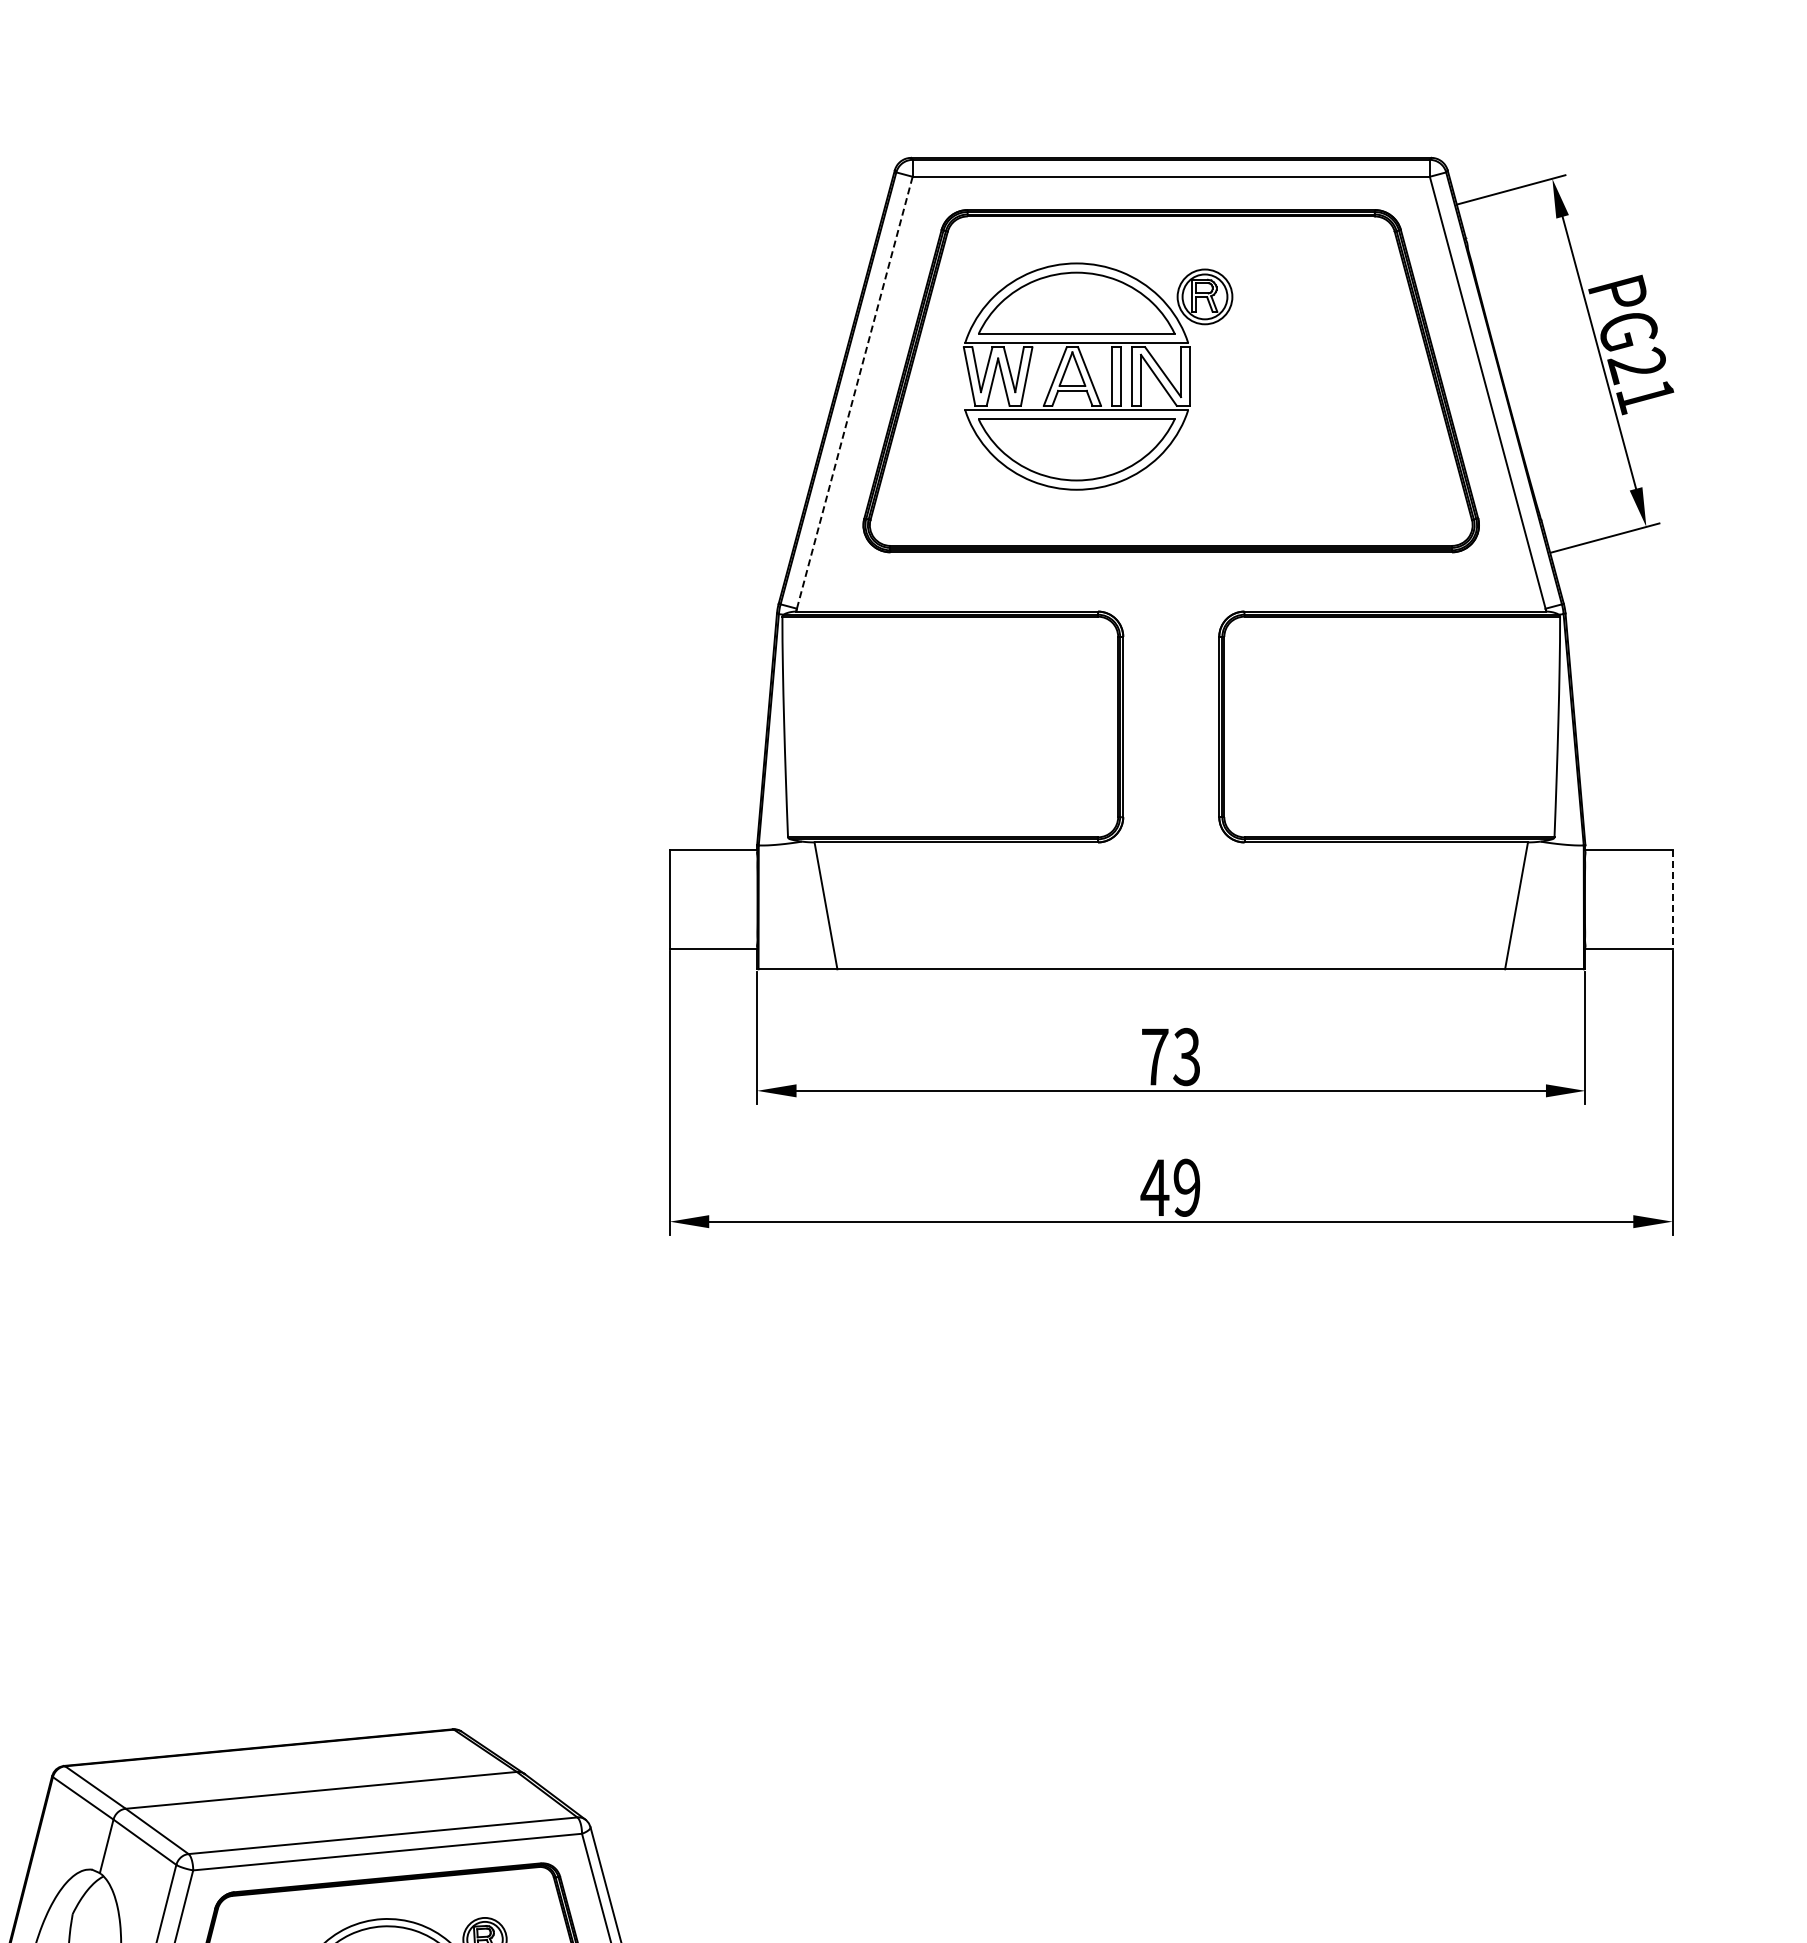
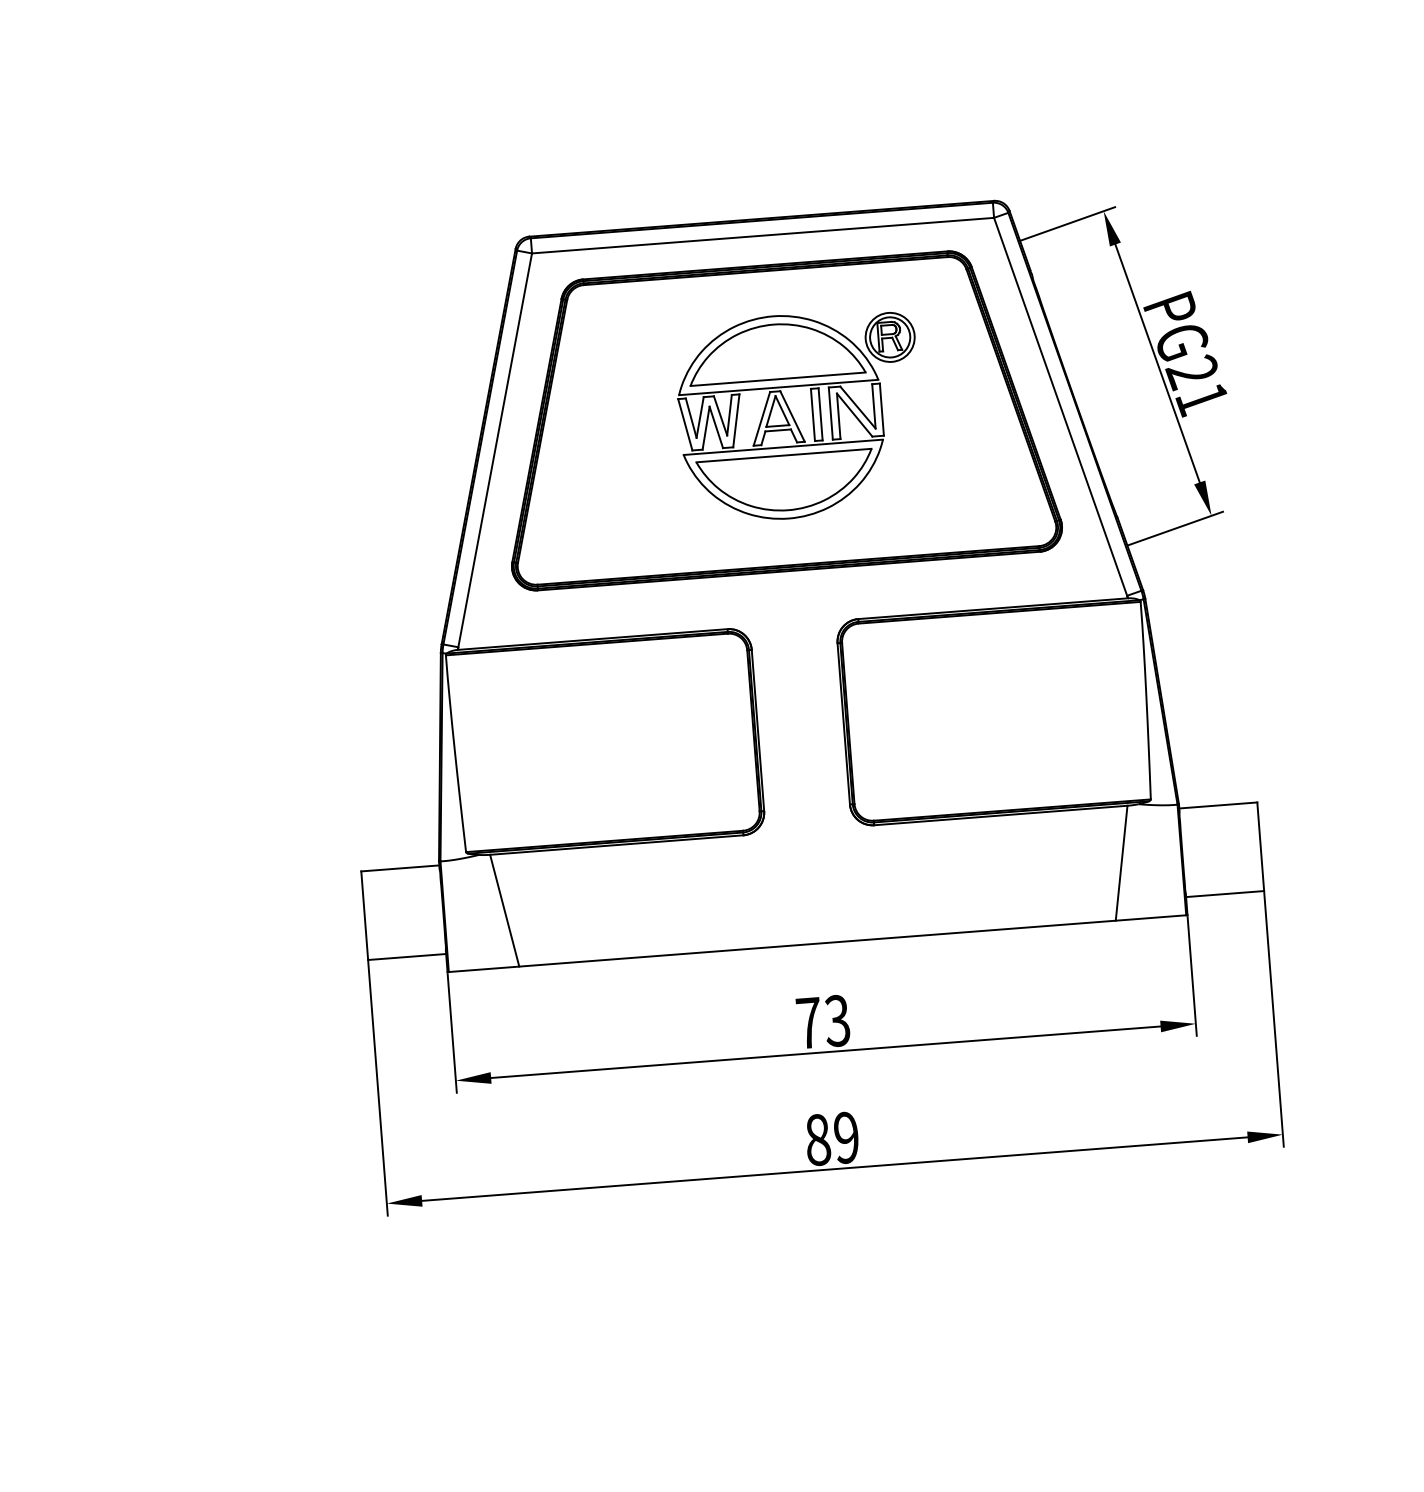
part: (1092, 380) -> (795, 419), moved
line: (854, 392) -> (494, 450), dashed -> solid
line: (1672, 899) -> (1260, 846), dashed -> solid
text: (1154, 1187) -> (817, 1139), 49 -> 89

